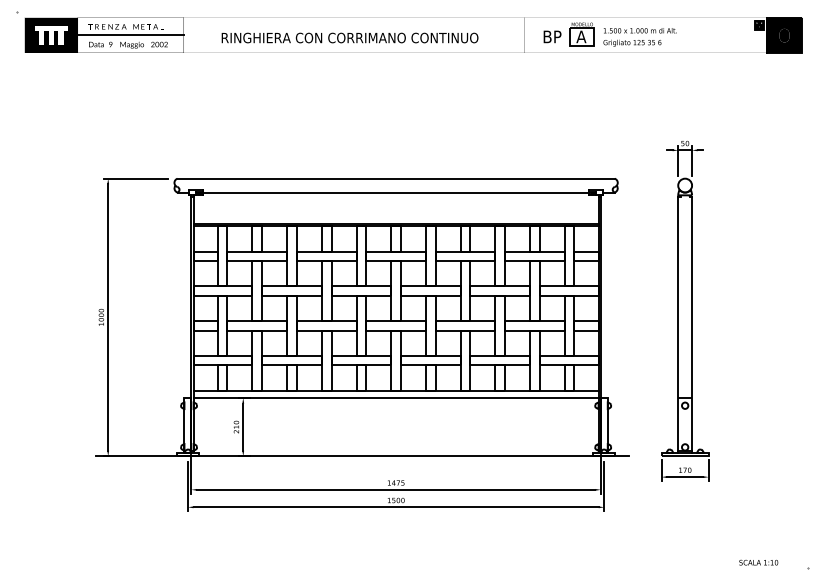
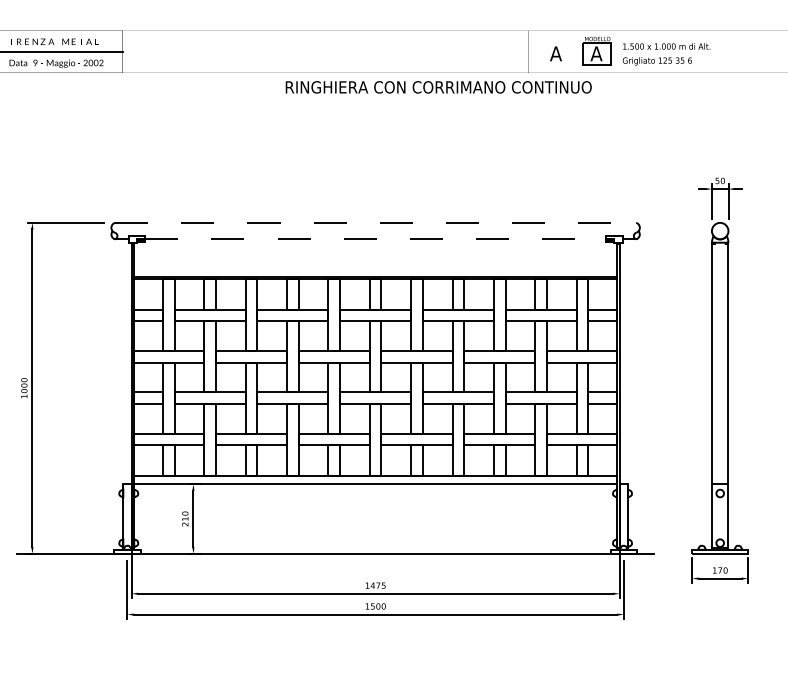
text: (551, 36) -> (560, 53), BP -> A
text: (349, 37) -> (438, 86), moved
line: (396, 178) -> (376, 222), solid -> dashed
line: (396, 192) -> (376, 239), solid -> dashed

